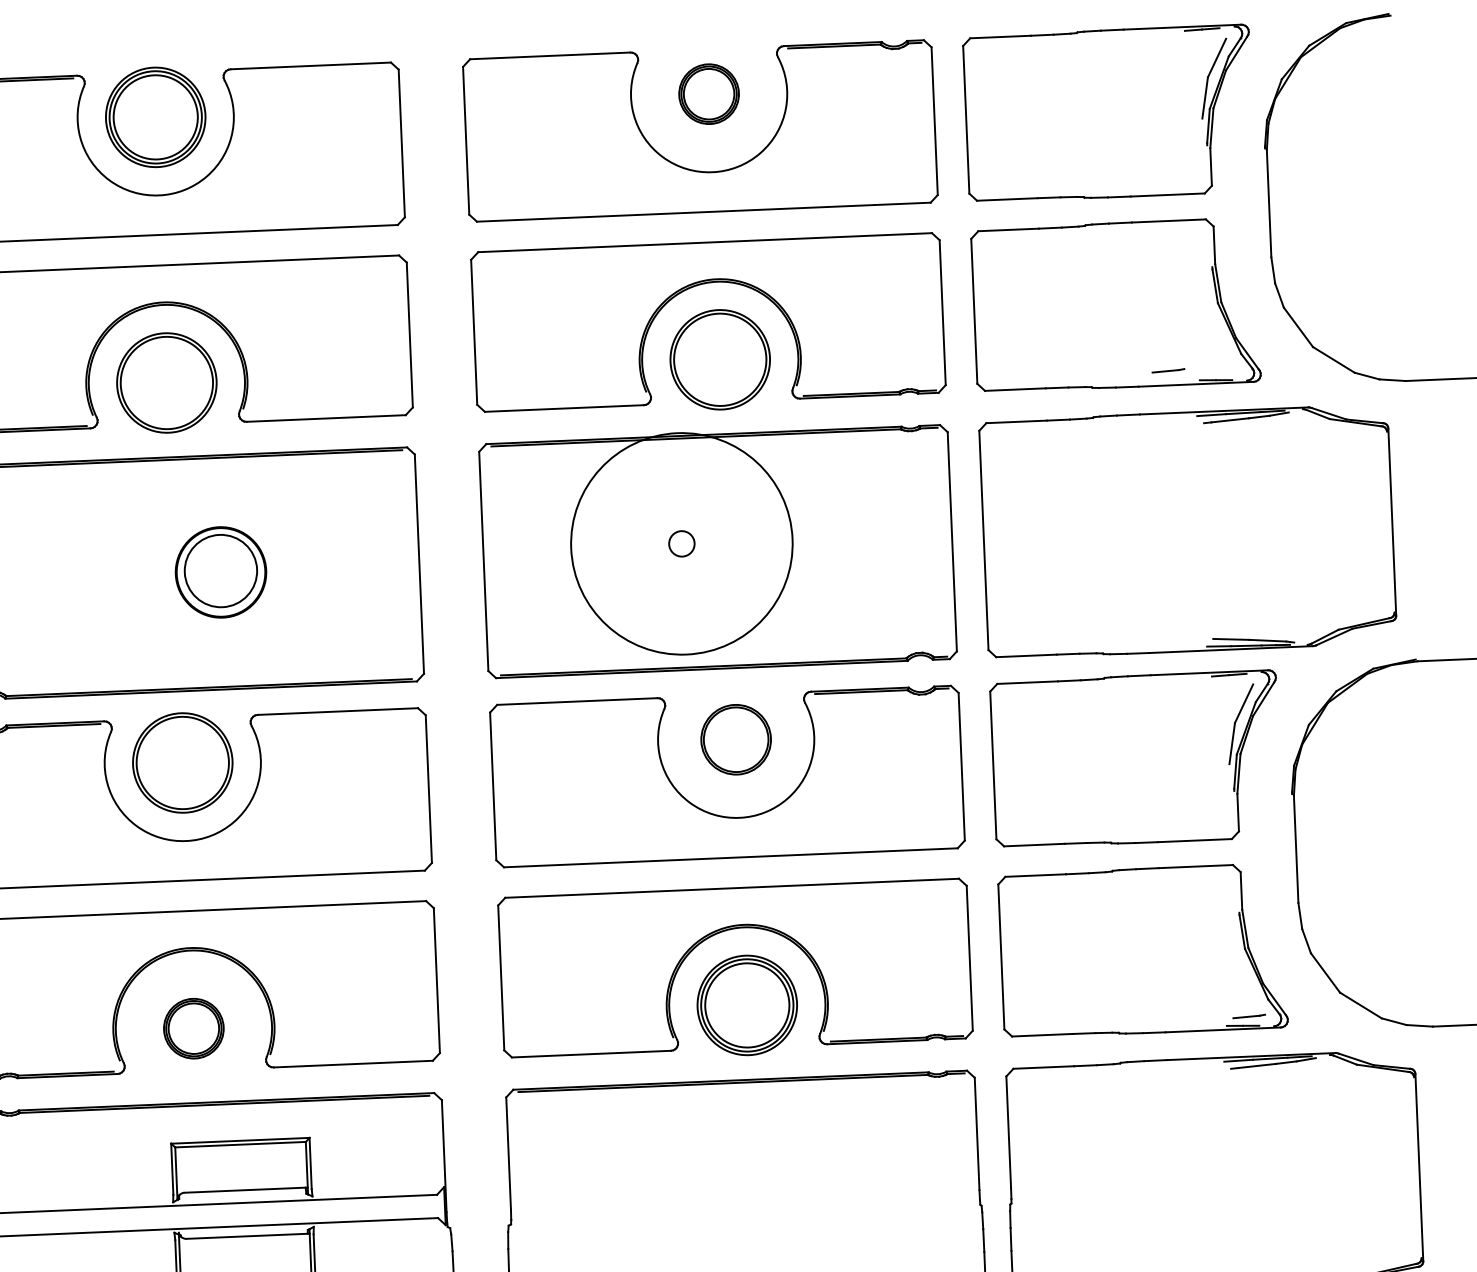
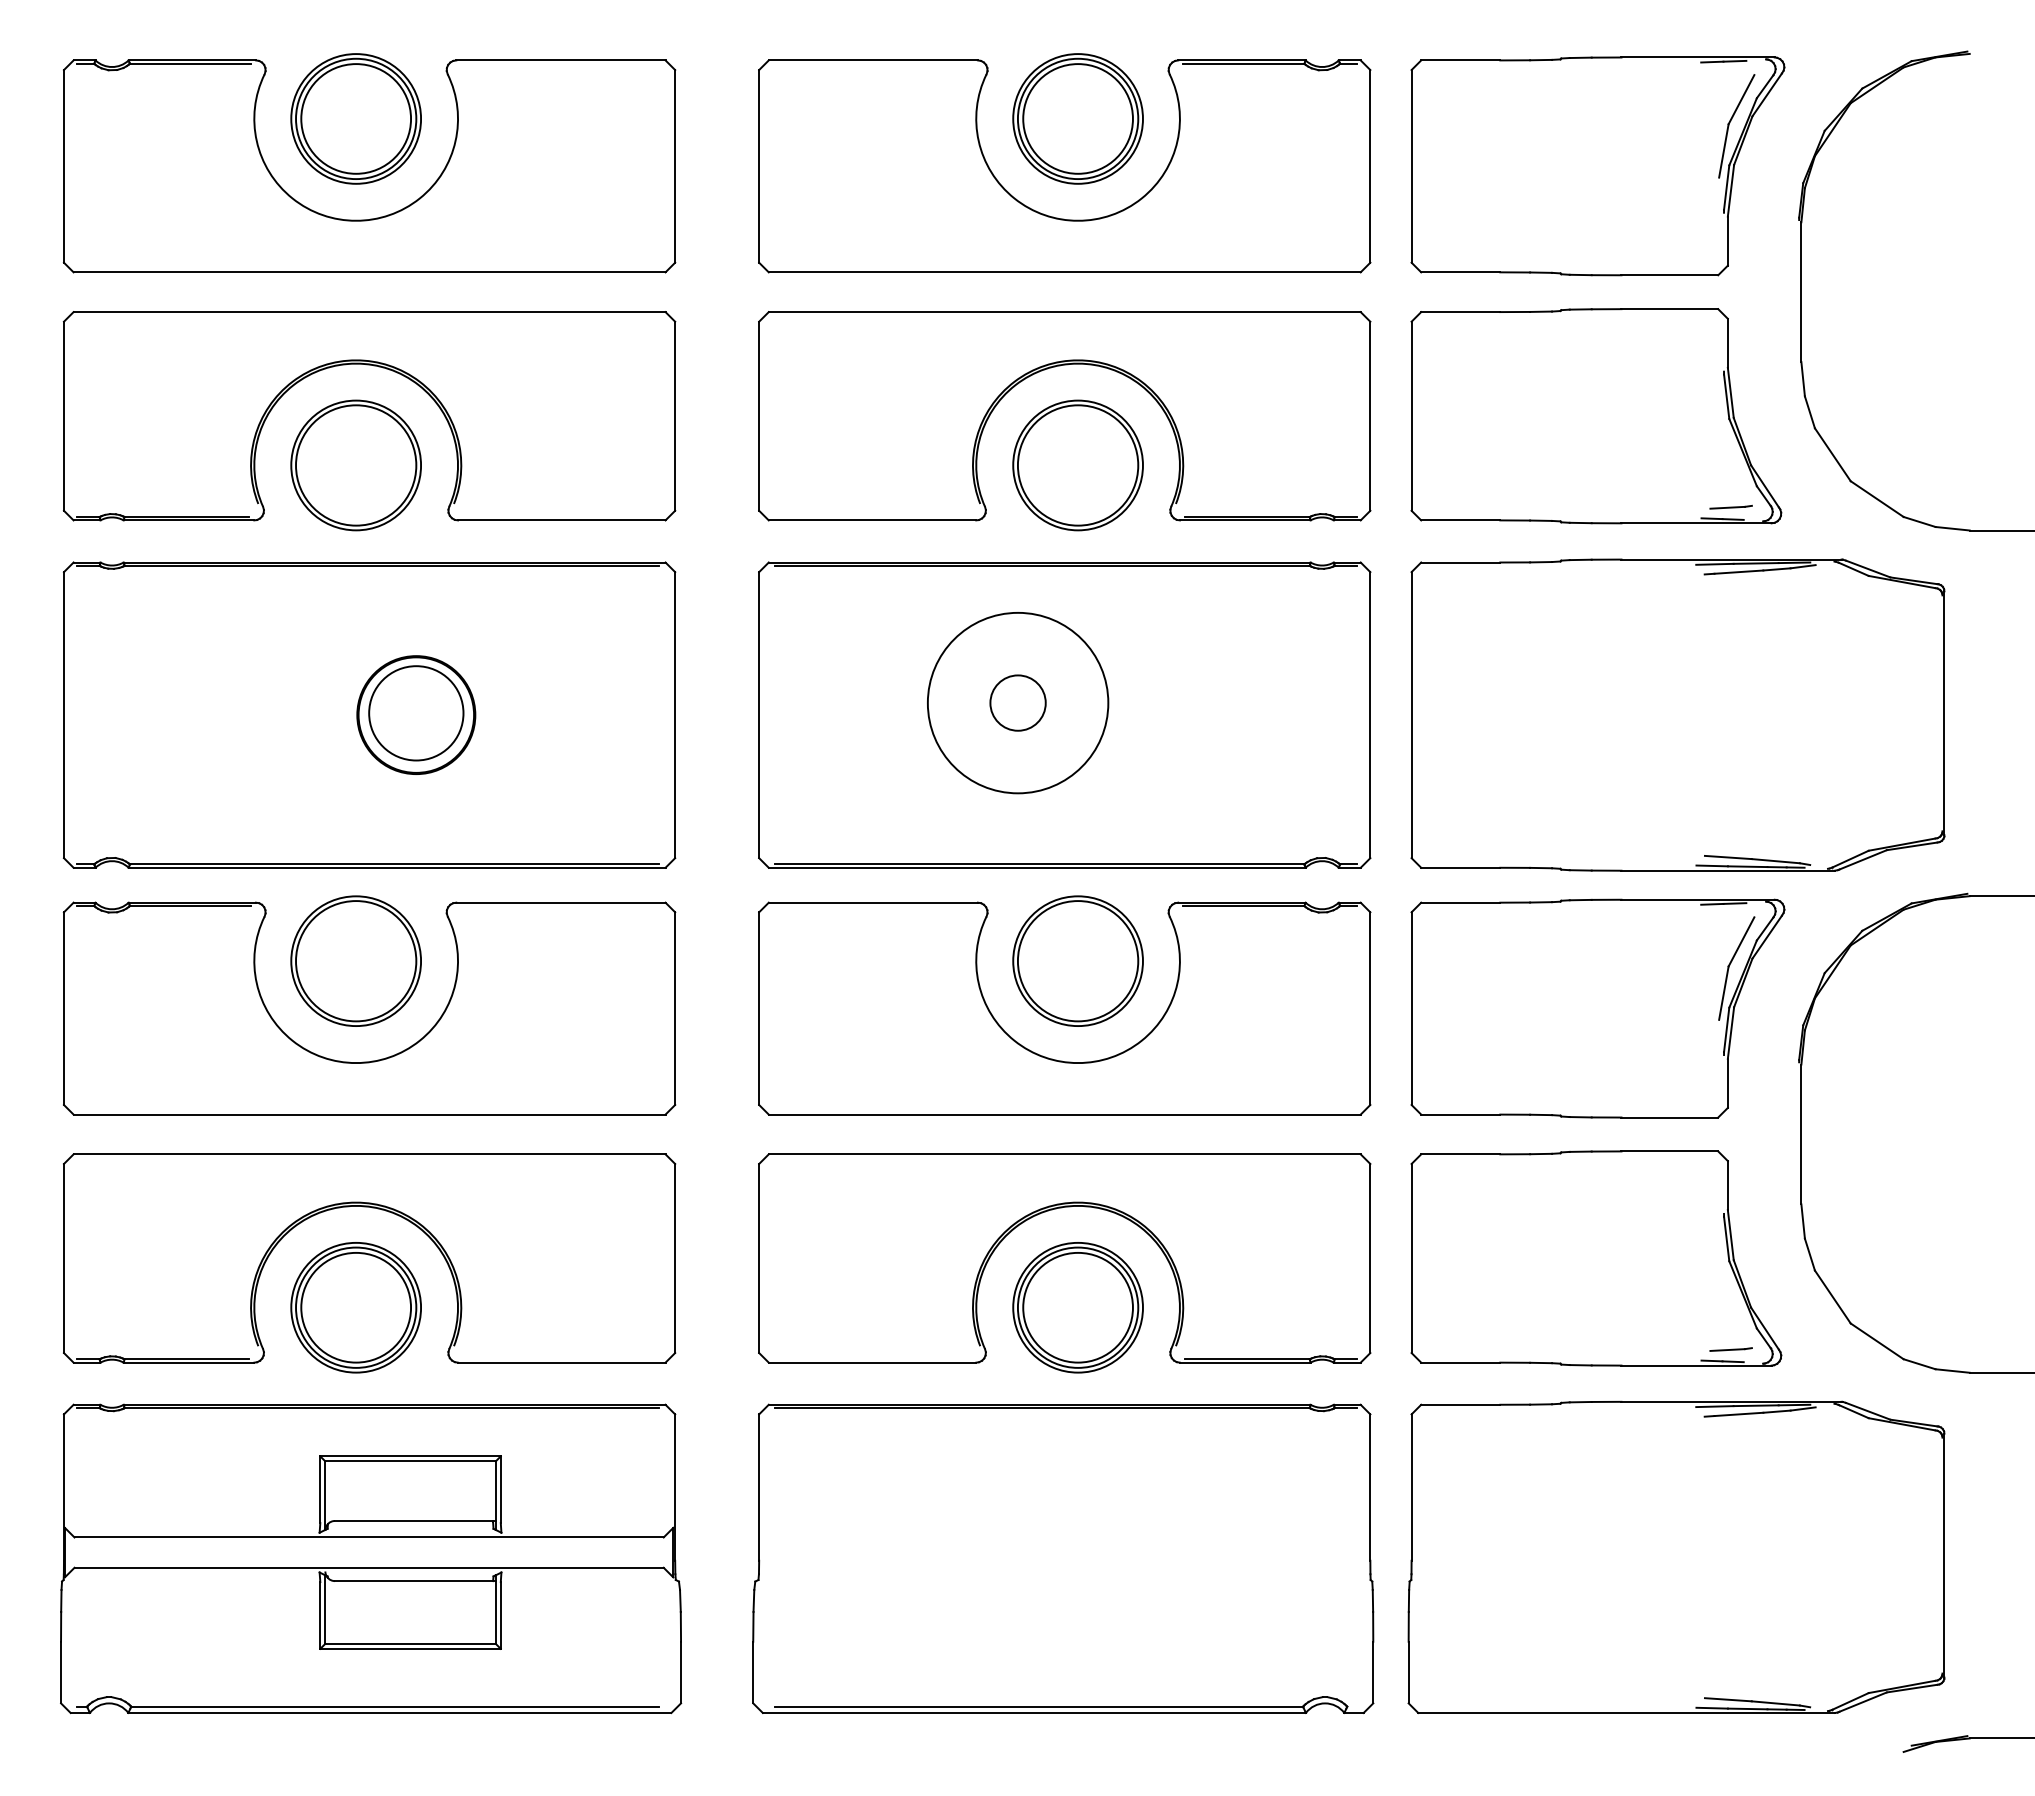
part: (708, 93) -> (1077, 118), size x1.67
line: (1167, 370) -> (1730, 506), moved
circle: (681, 543) -> (1017, 702), size x0.62
circle: (681, 543) -> (1017, 702), size x1.67
part: (735, 739) -> (1077, 960), size x1.43
part: (193, 1028) -> (355, 1307), size x1.67

